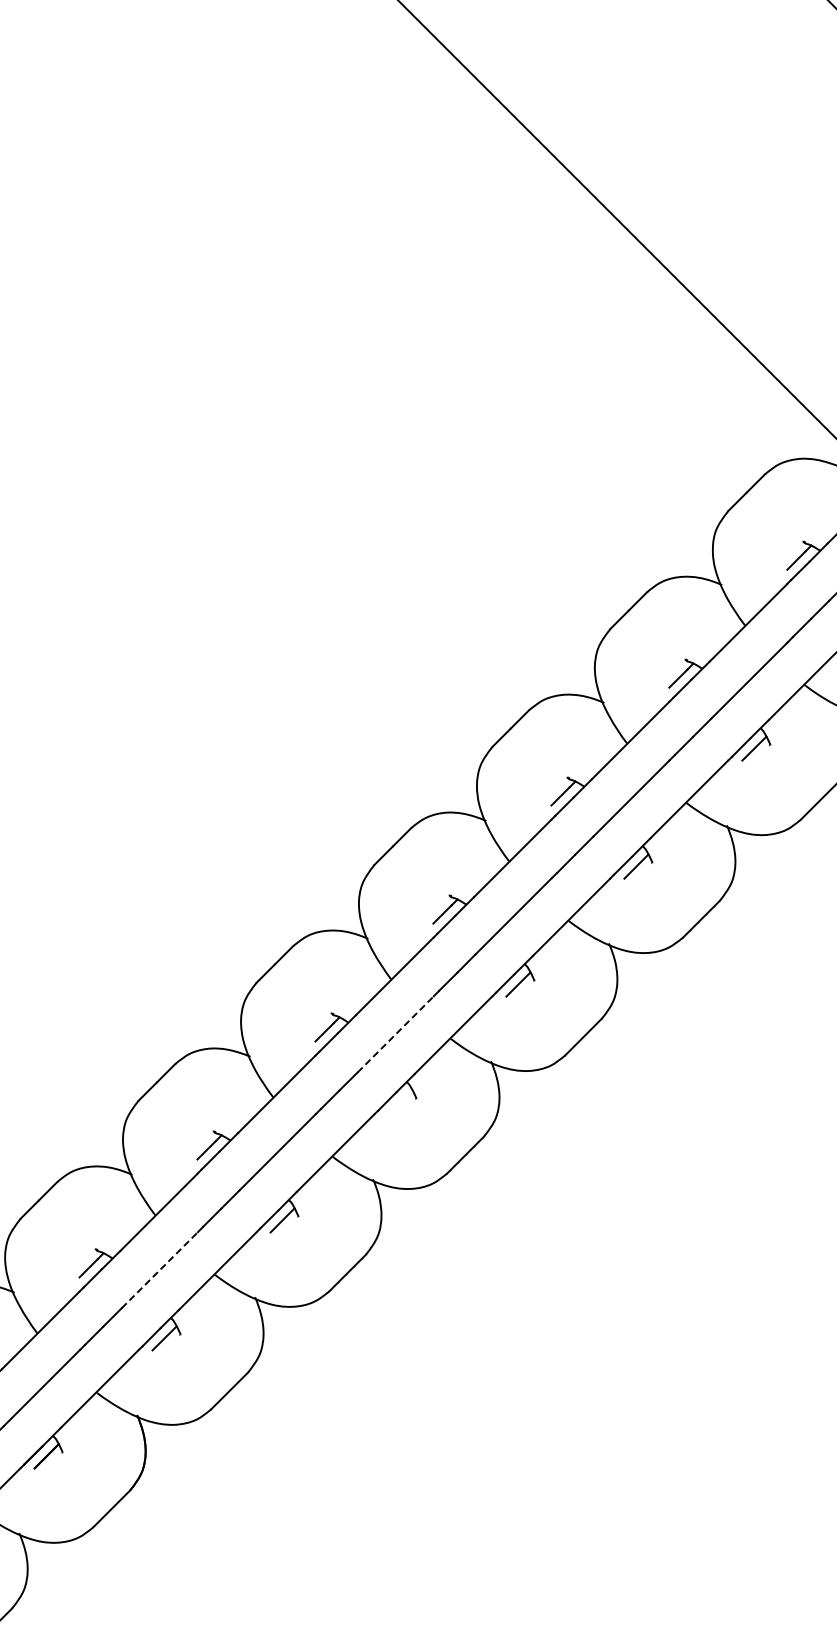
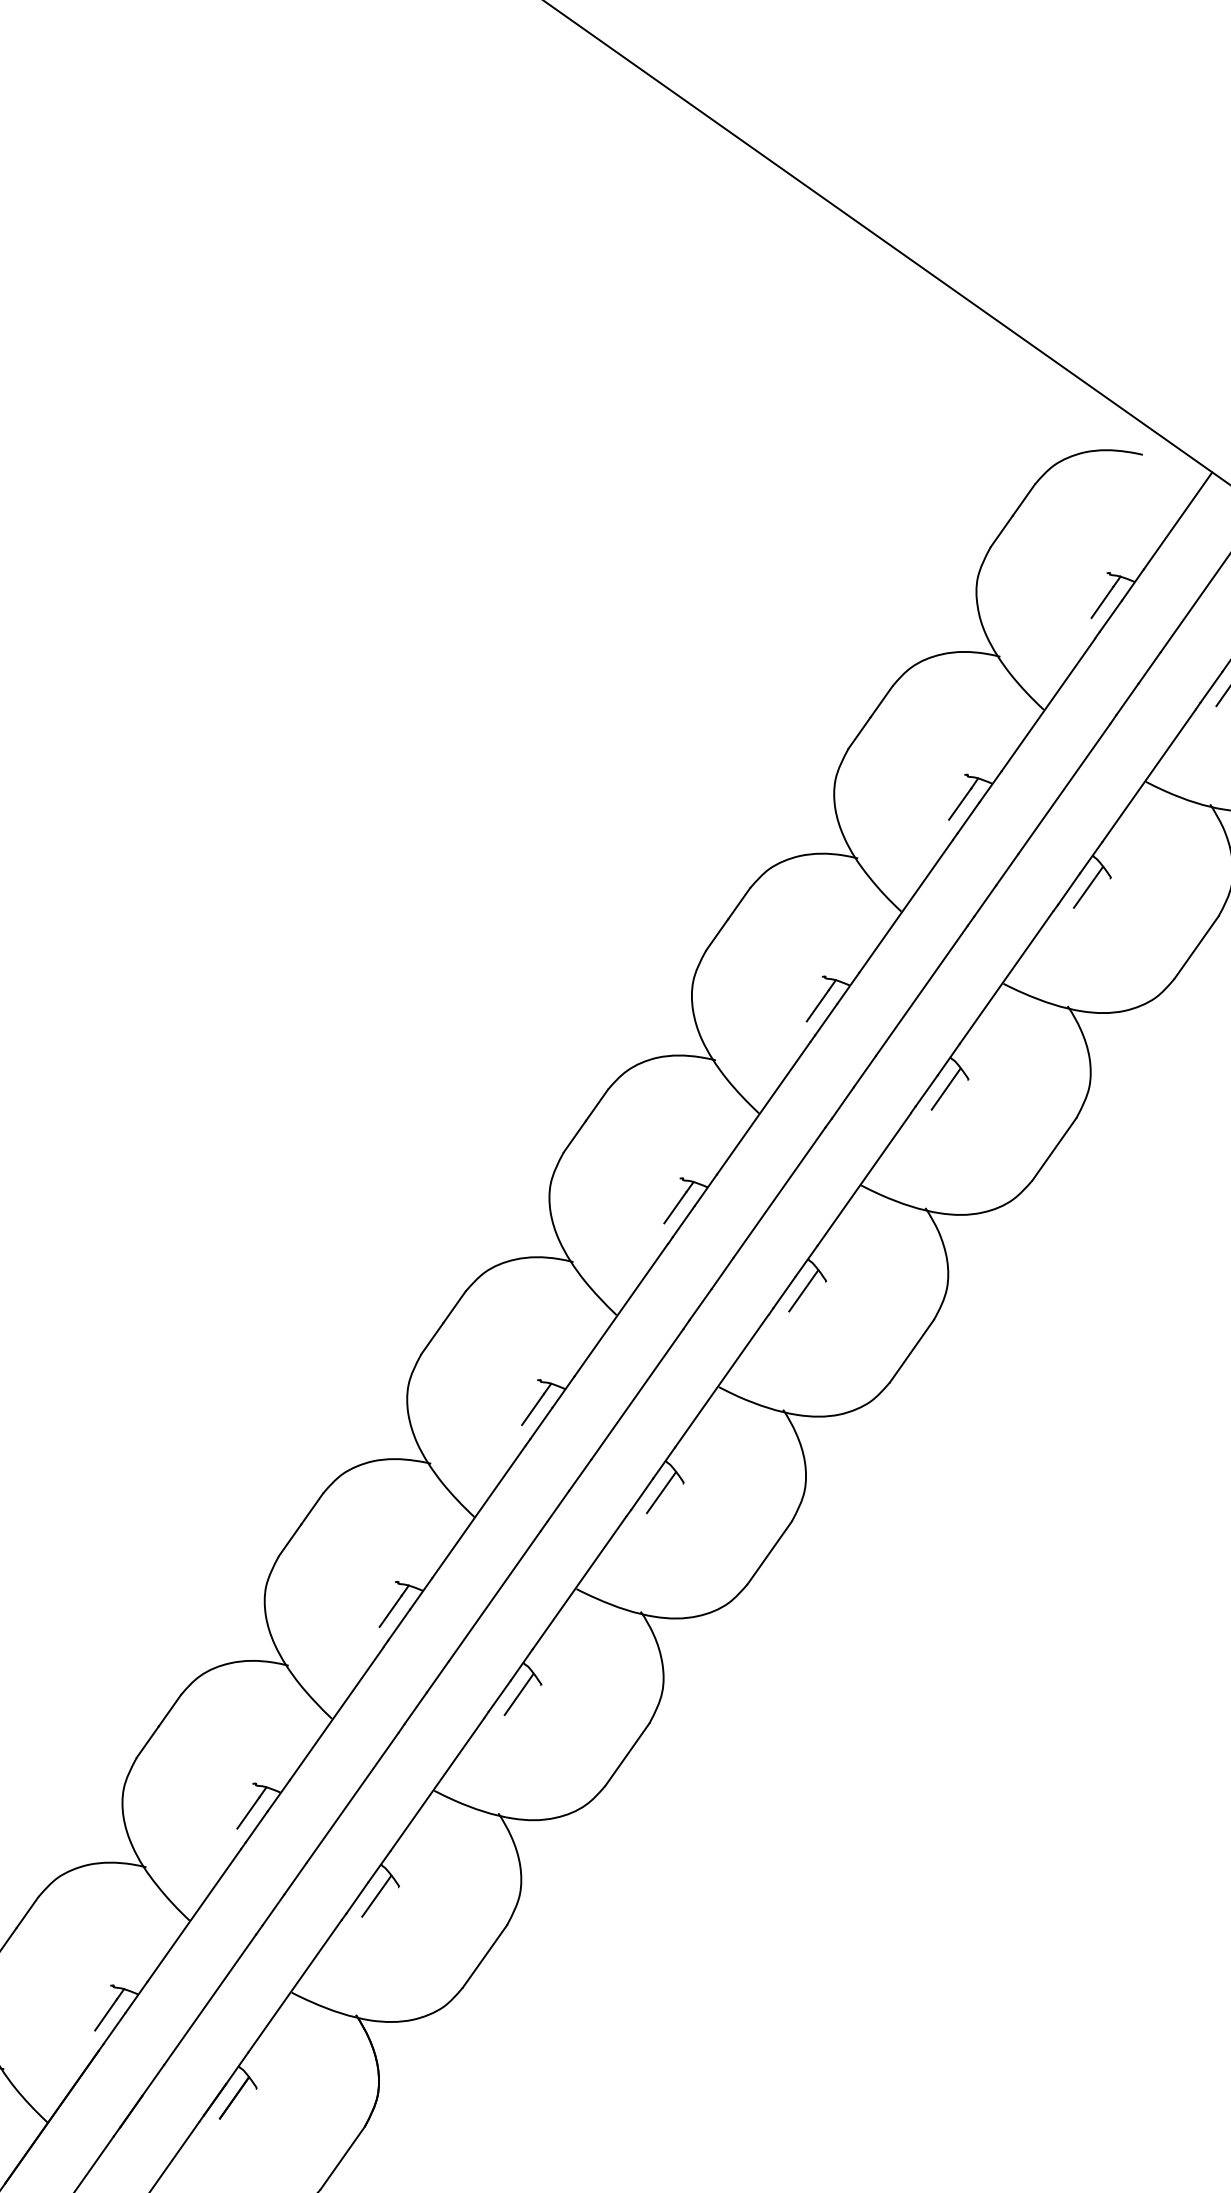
line: (395, 1034) -> (637, 1394), dashed -> solid
line: (400, 1102) -> (661, 1492), added
line: (159, 1270) -> (352, 1798), dashed -> solid

